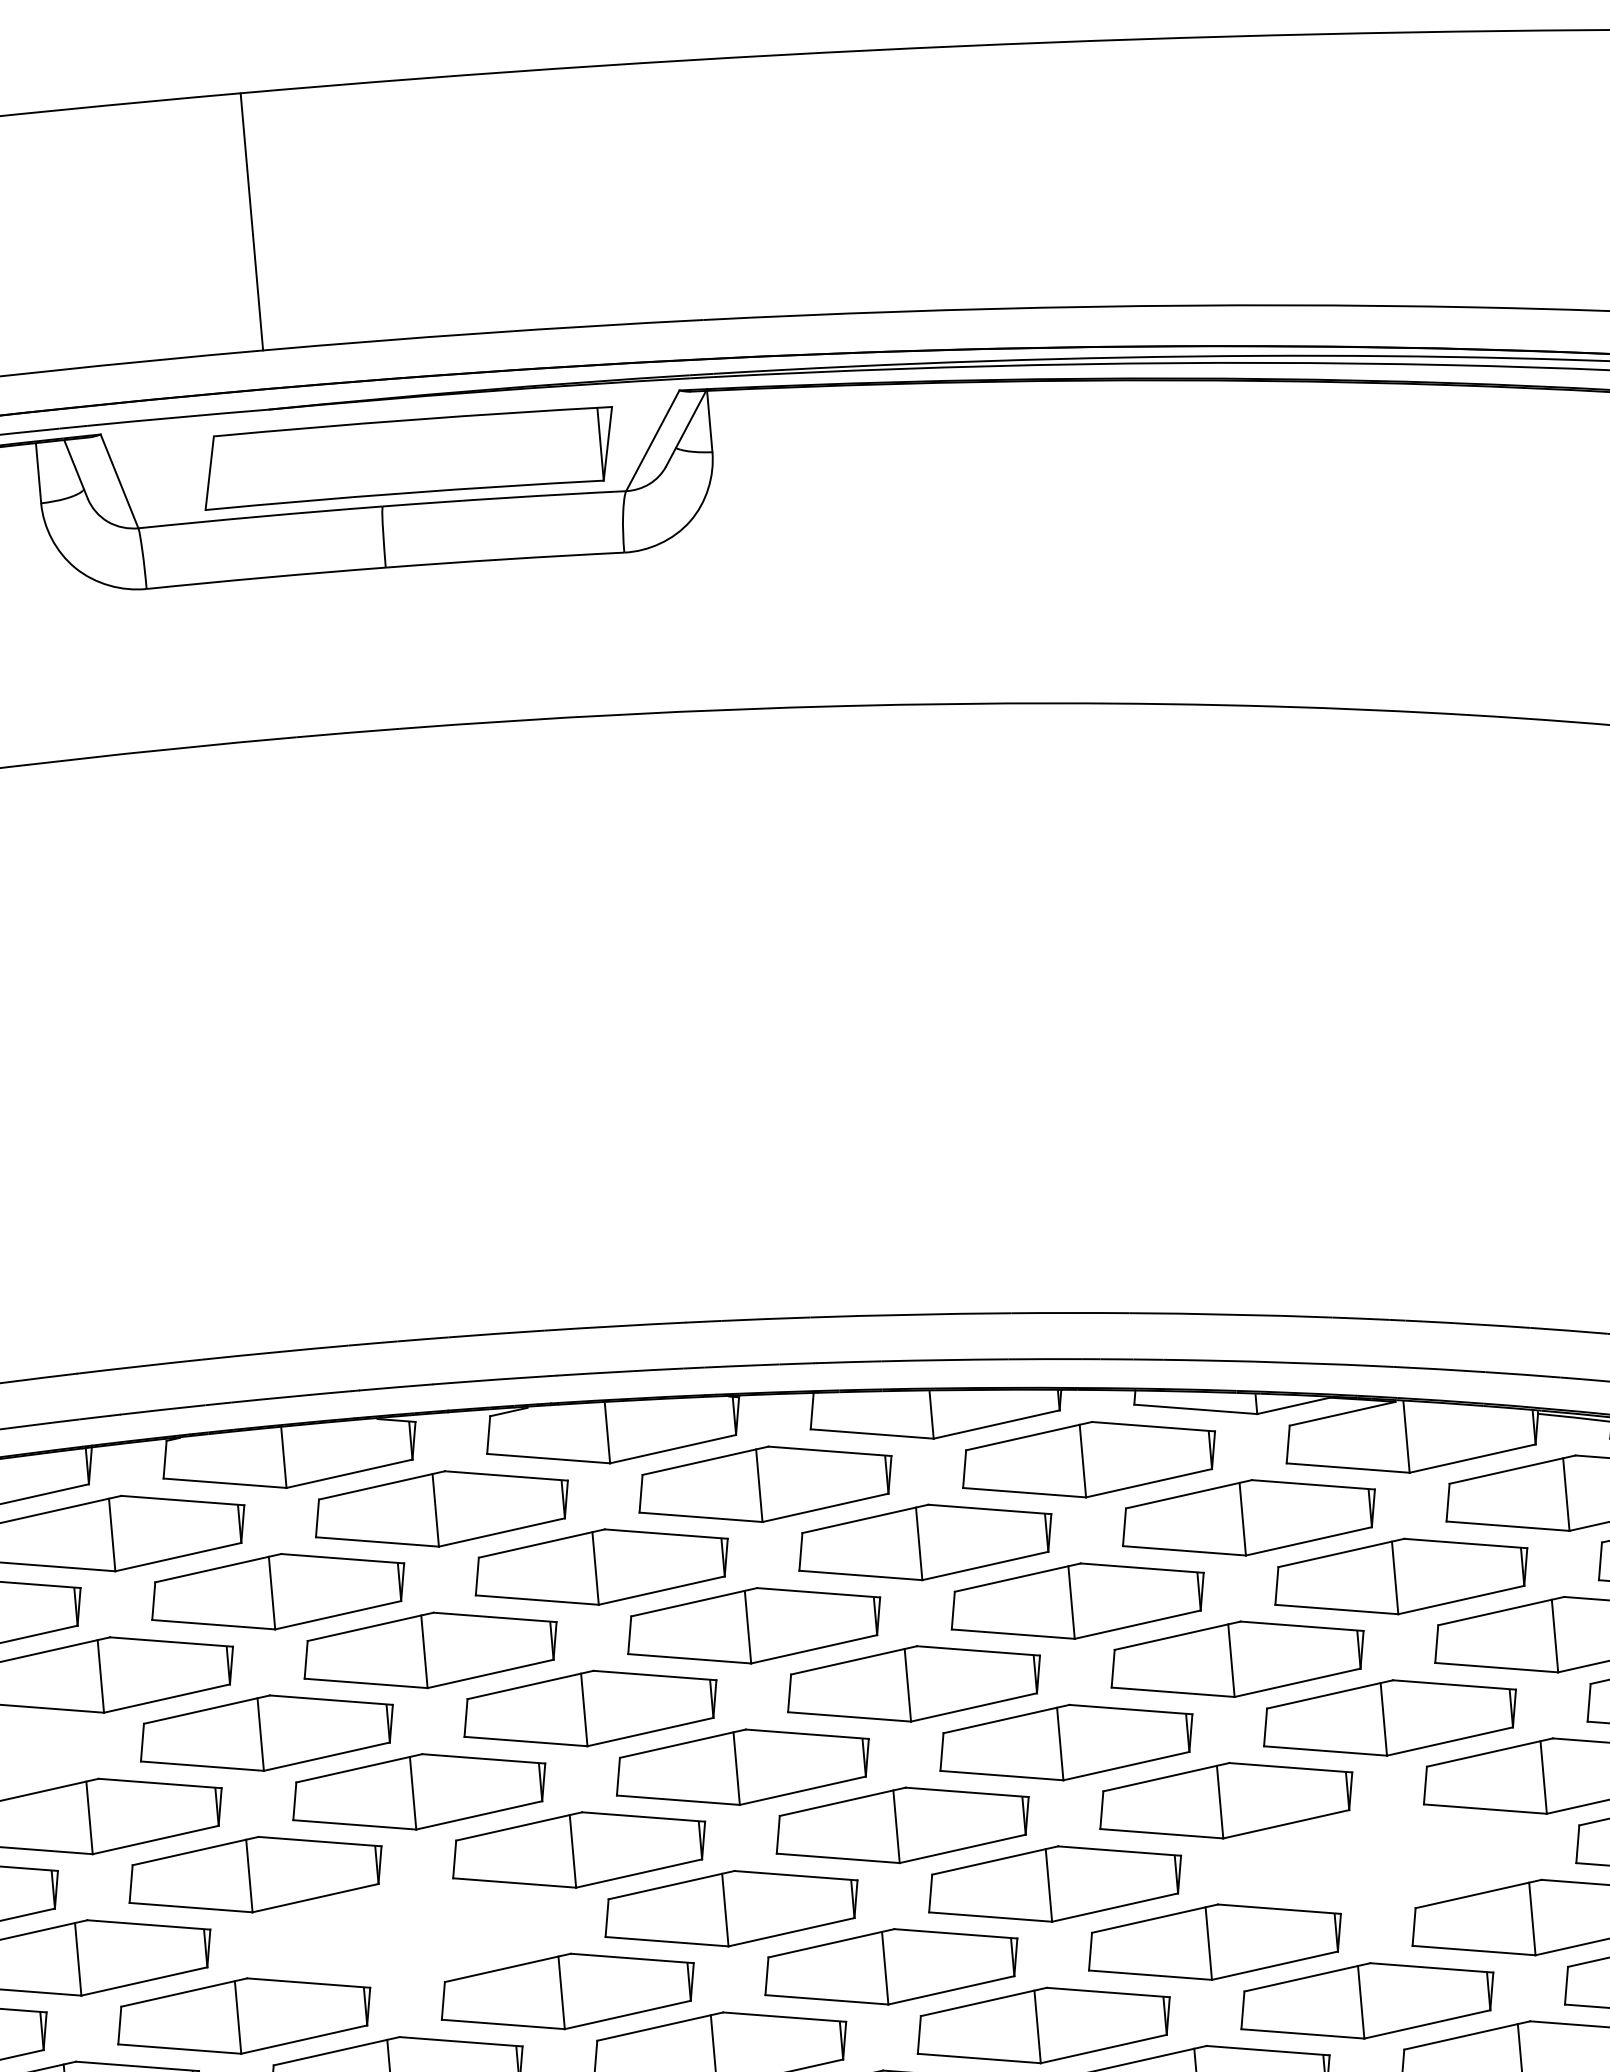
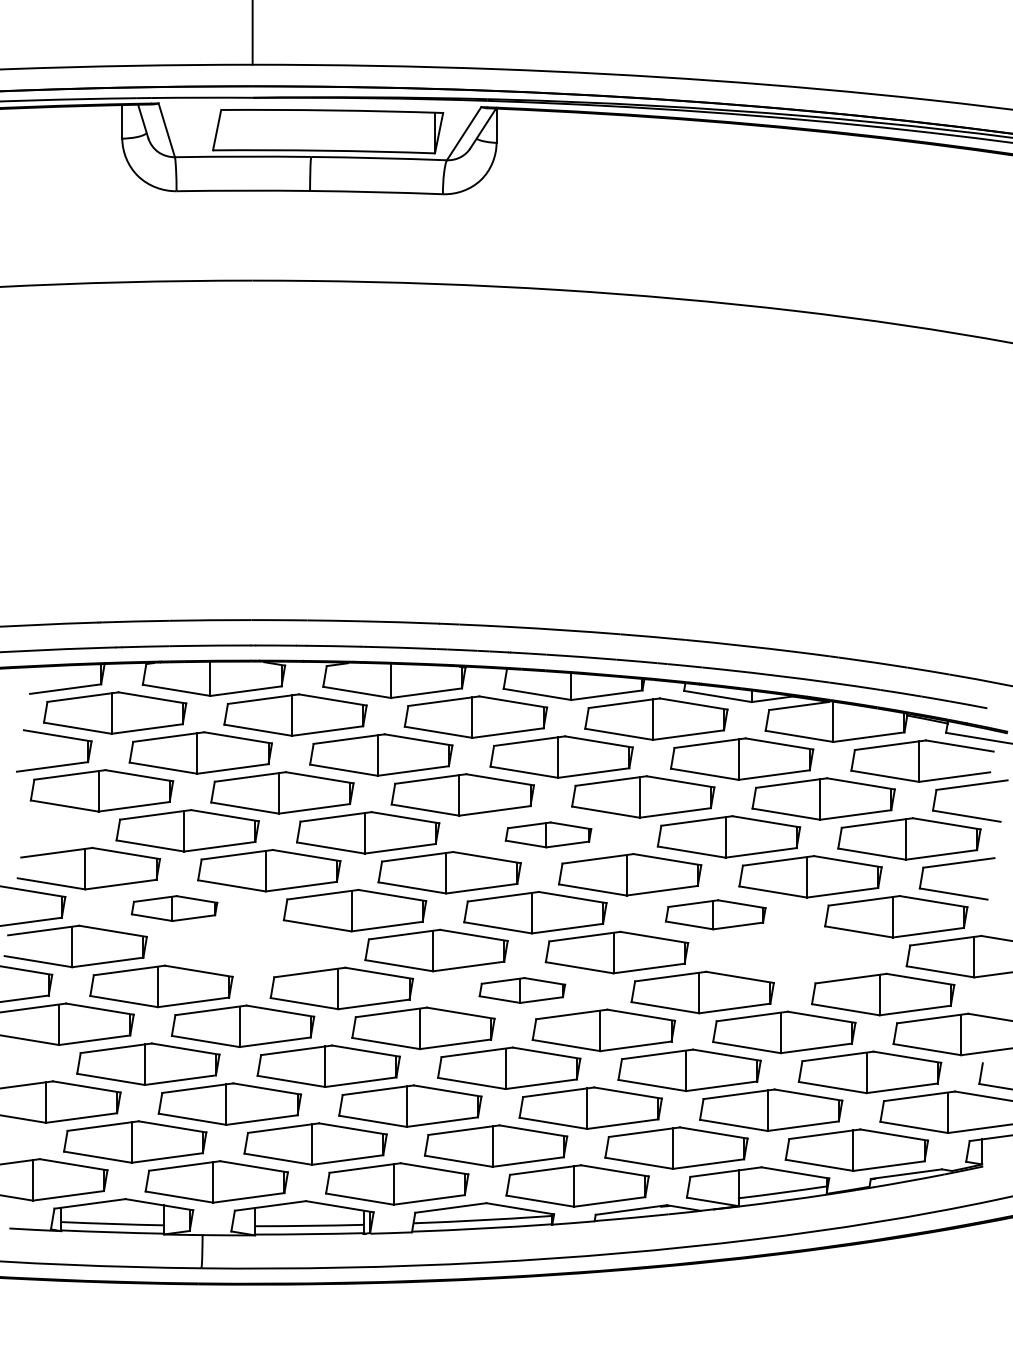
part: (913, 1683) -> (548, 834), size x0.6
part: (1225, 1800) -> (715, 914), size x0.7
part: (255, 1874) -> (174, 908), size x0.6
part: (891, 1966) -> (522, 990), size x0.6

